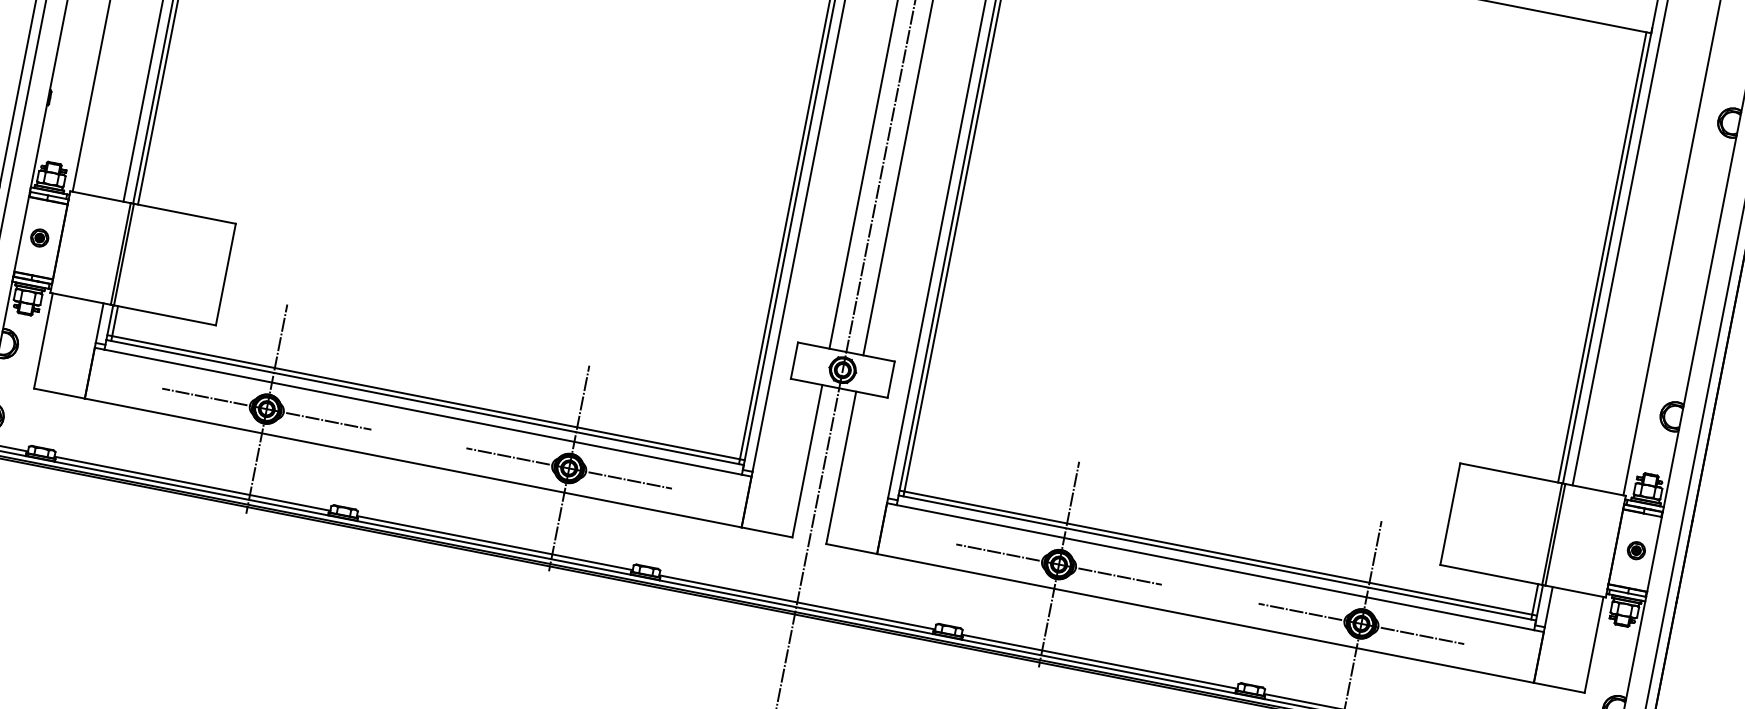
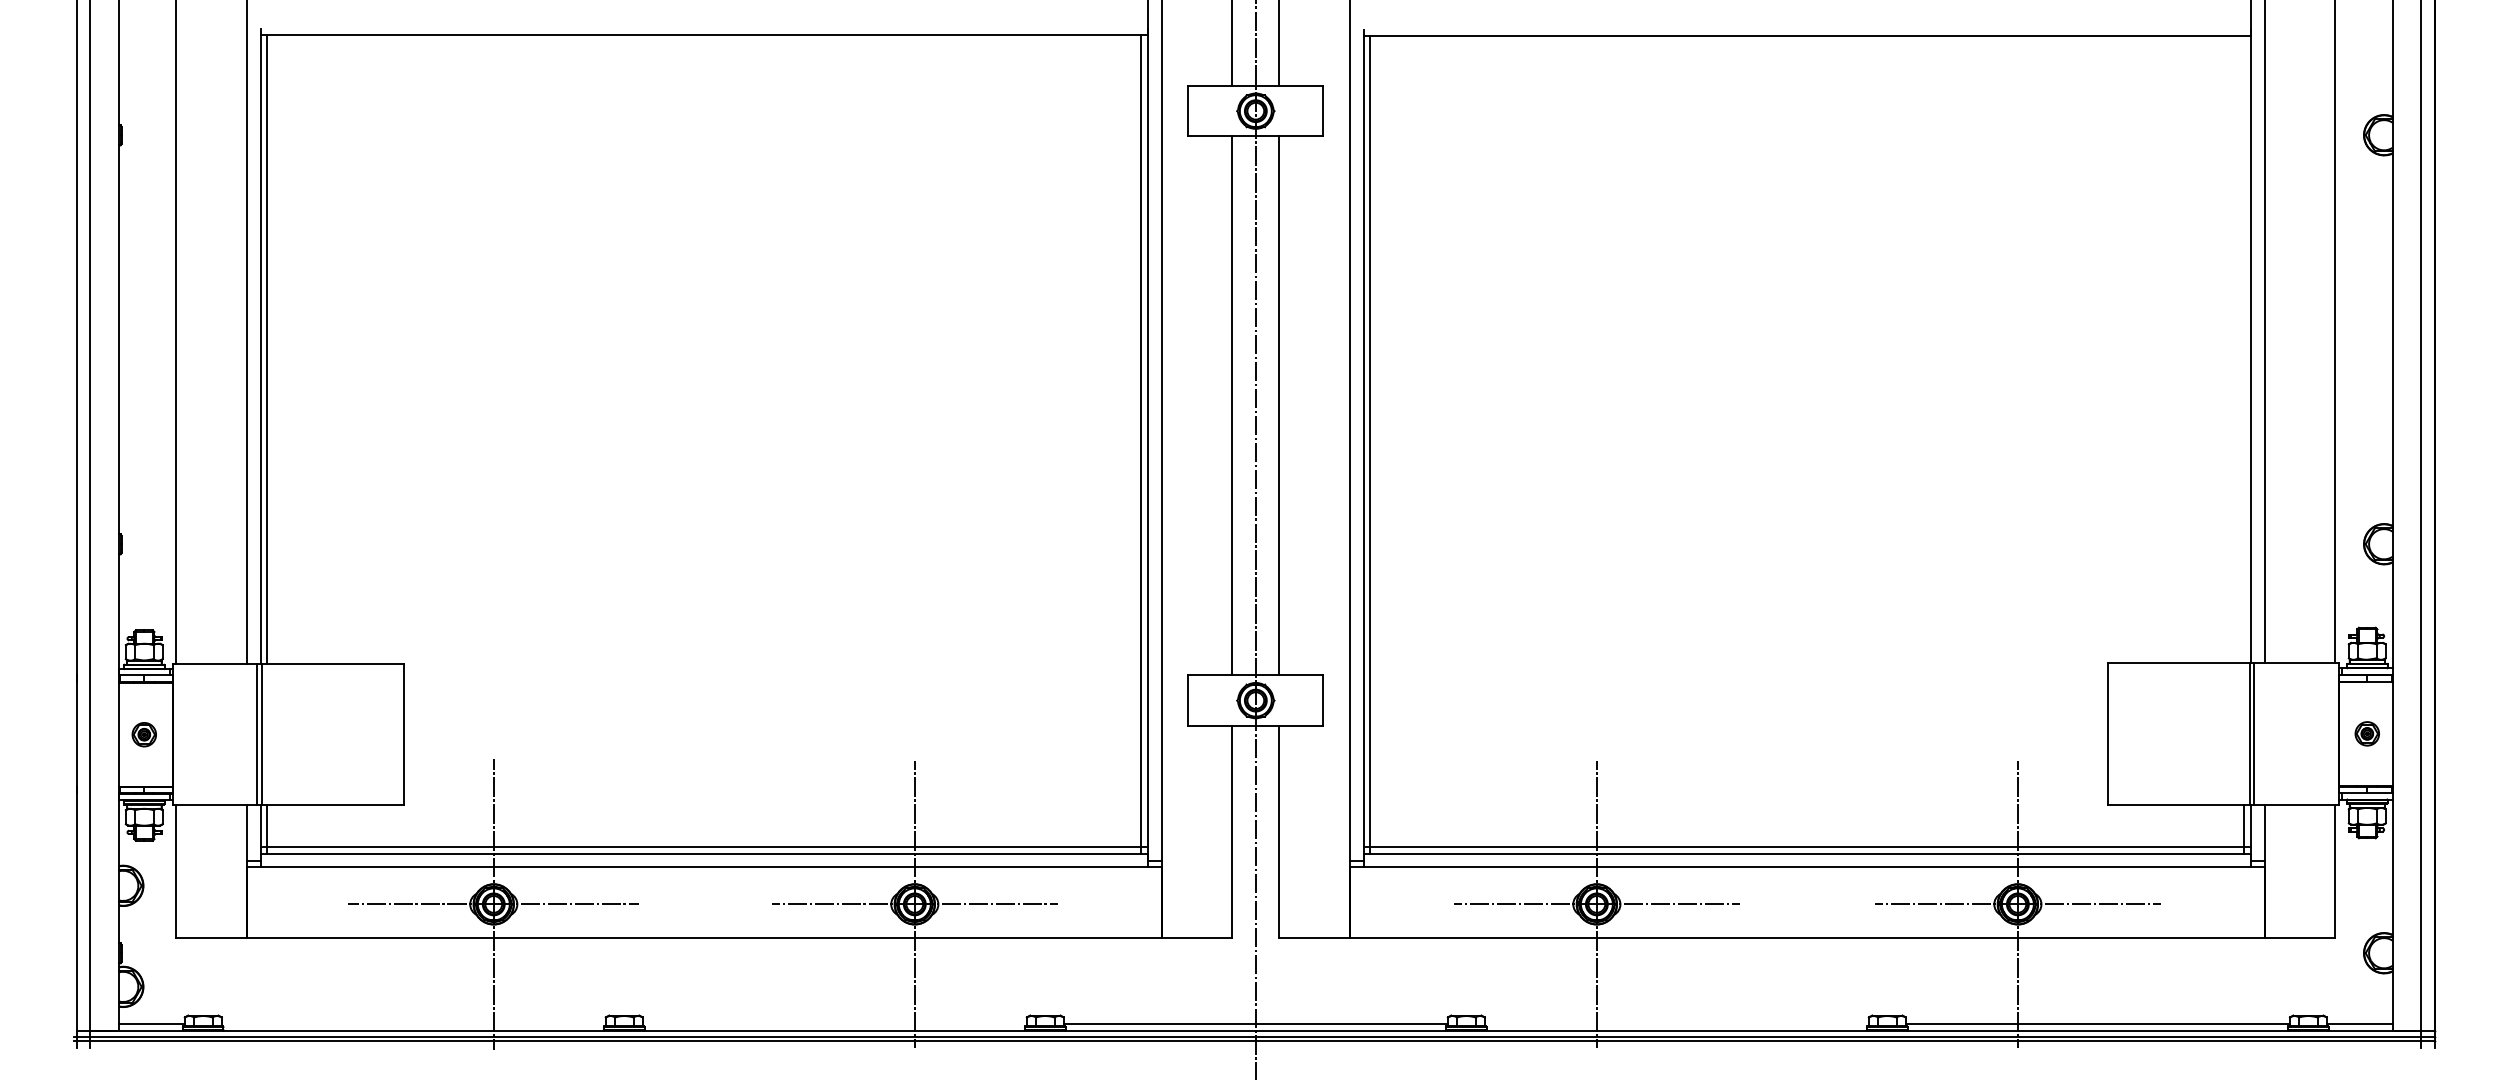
line: (1602, 257) -> (2244, 349), removed
line: (192, 483) -> (413, 1023), removed
line: (494, 542) -> (834, 1023), removed
line: (1099, 661) -> (1676, 1023), removed

